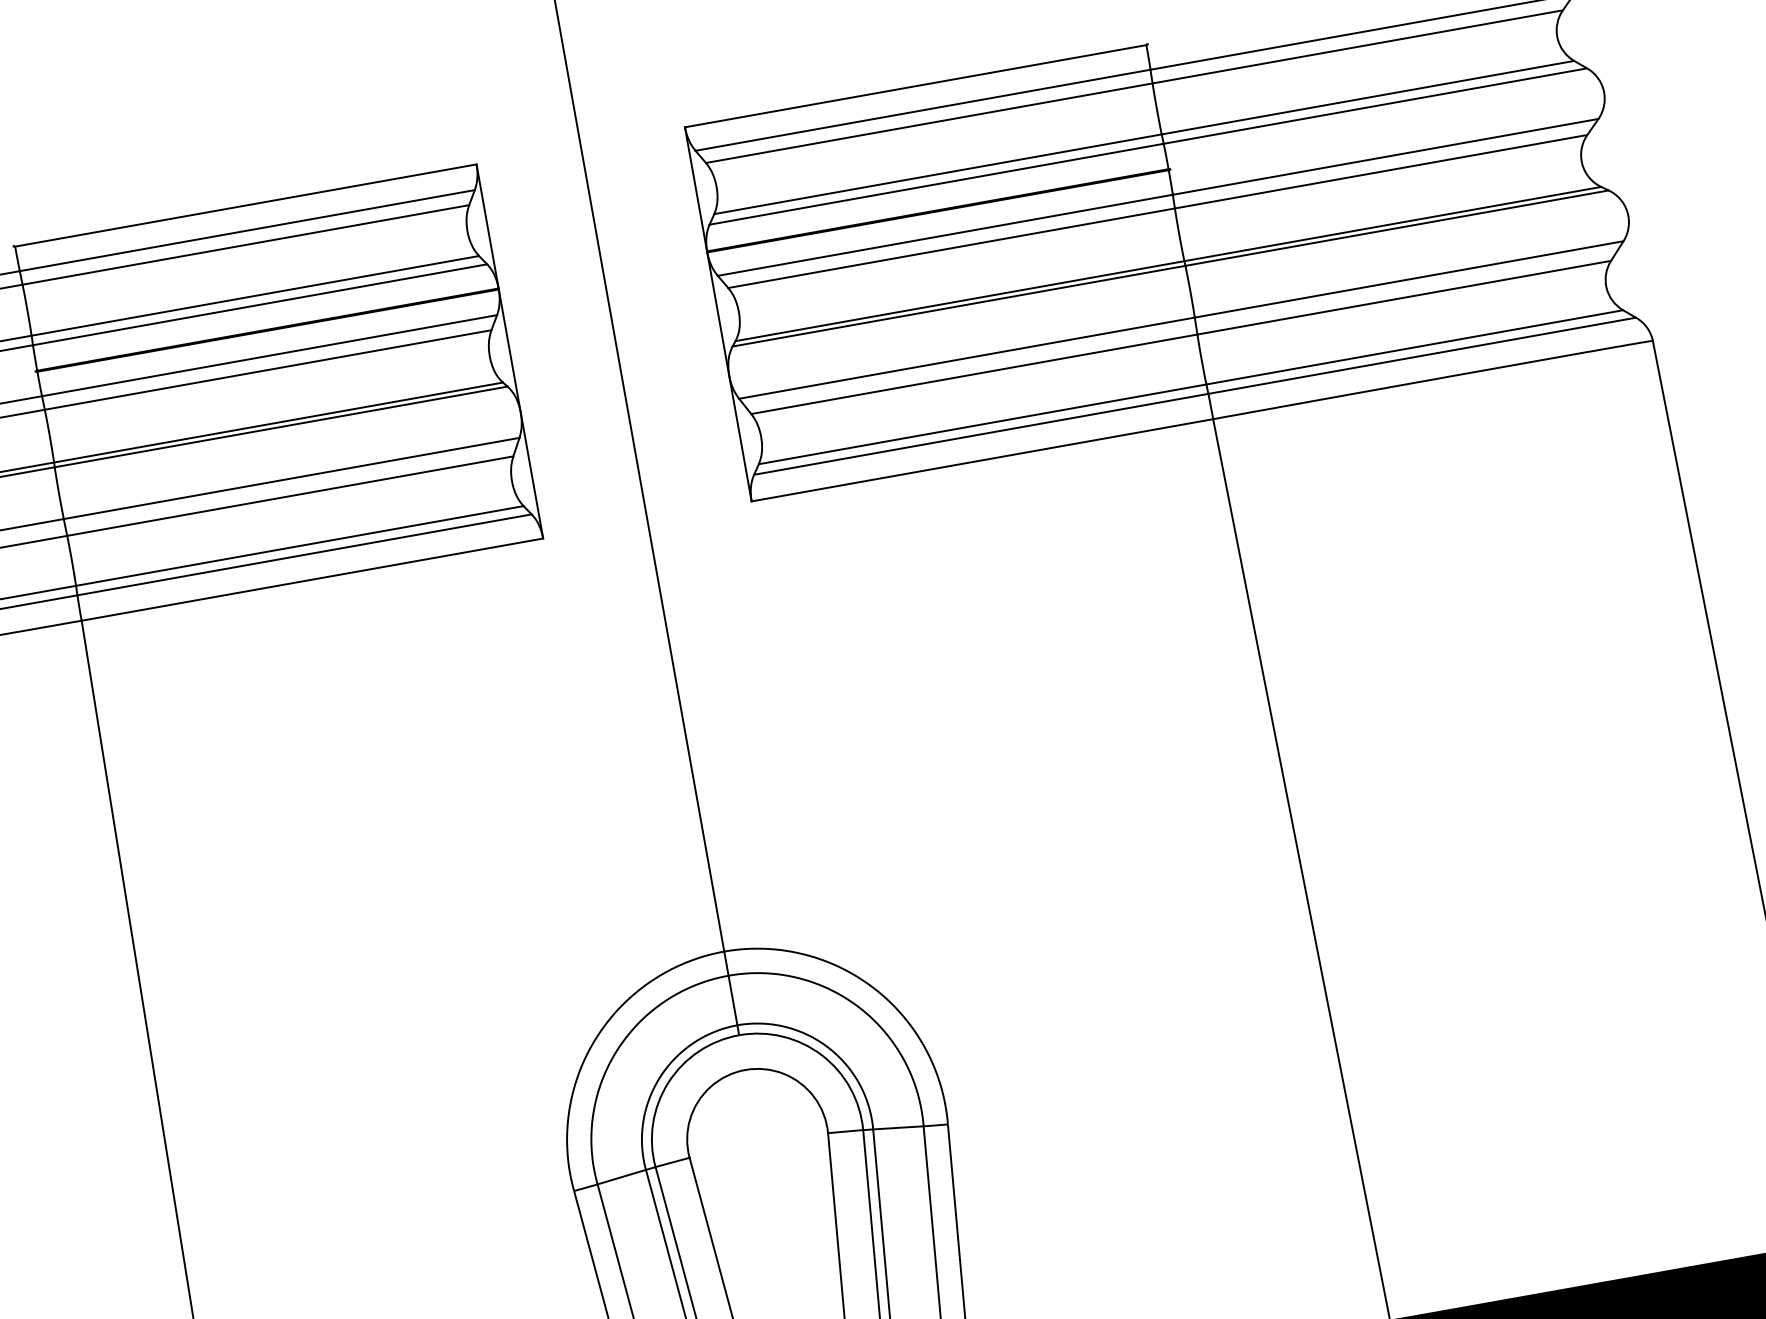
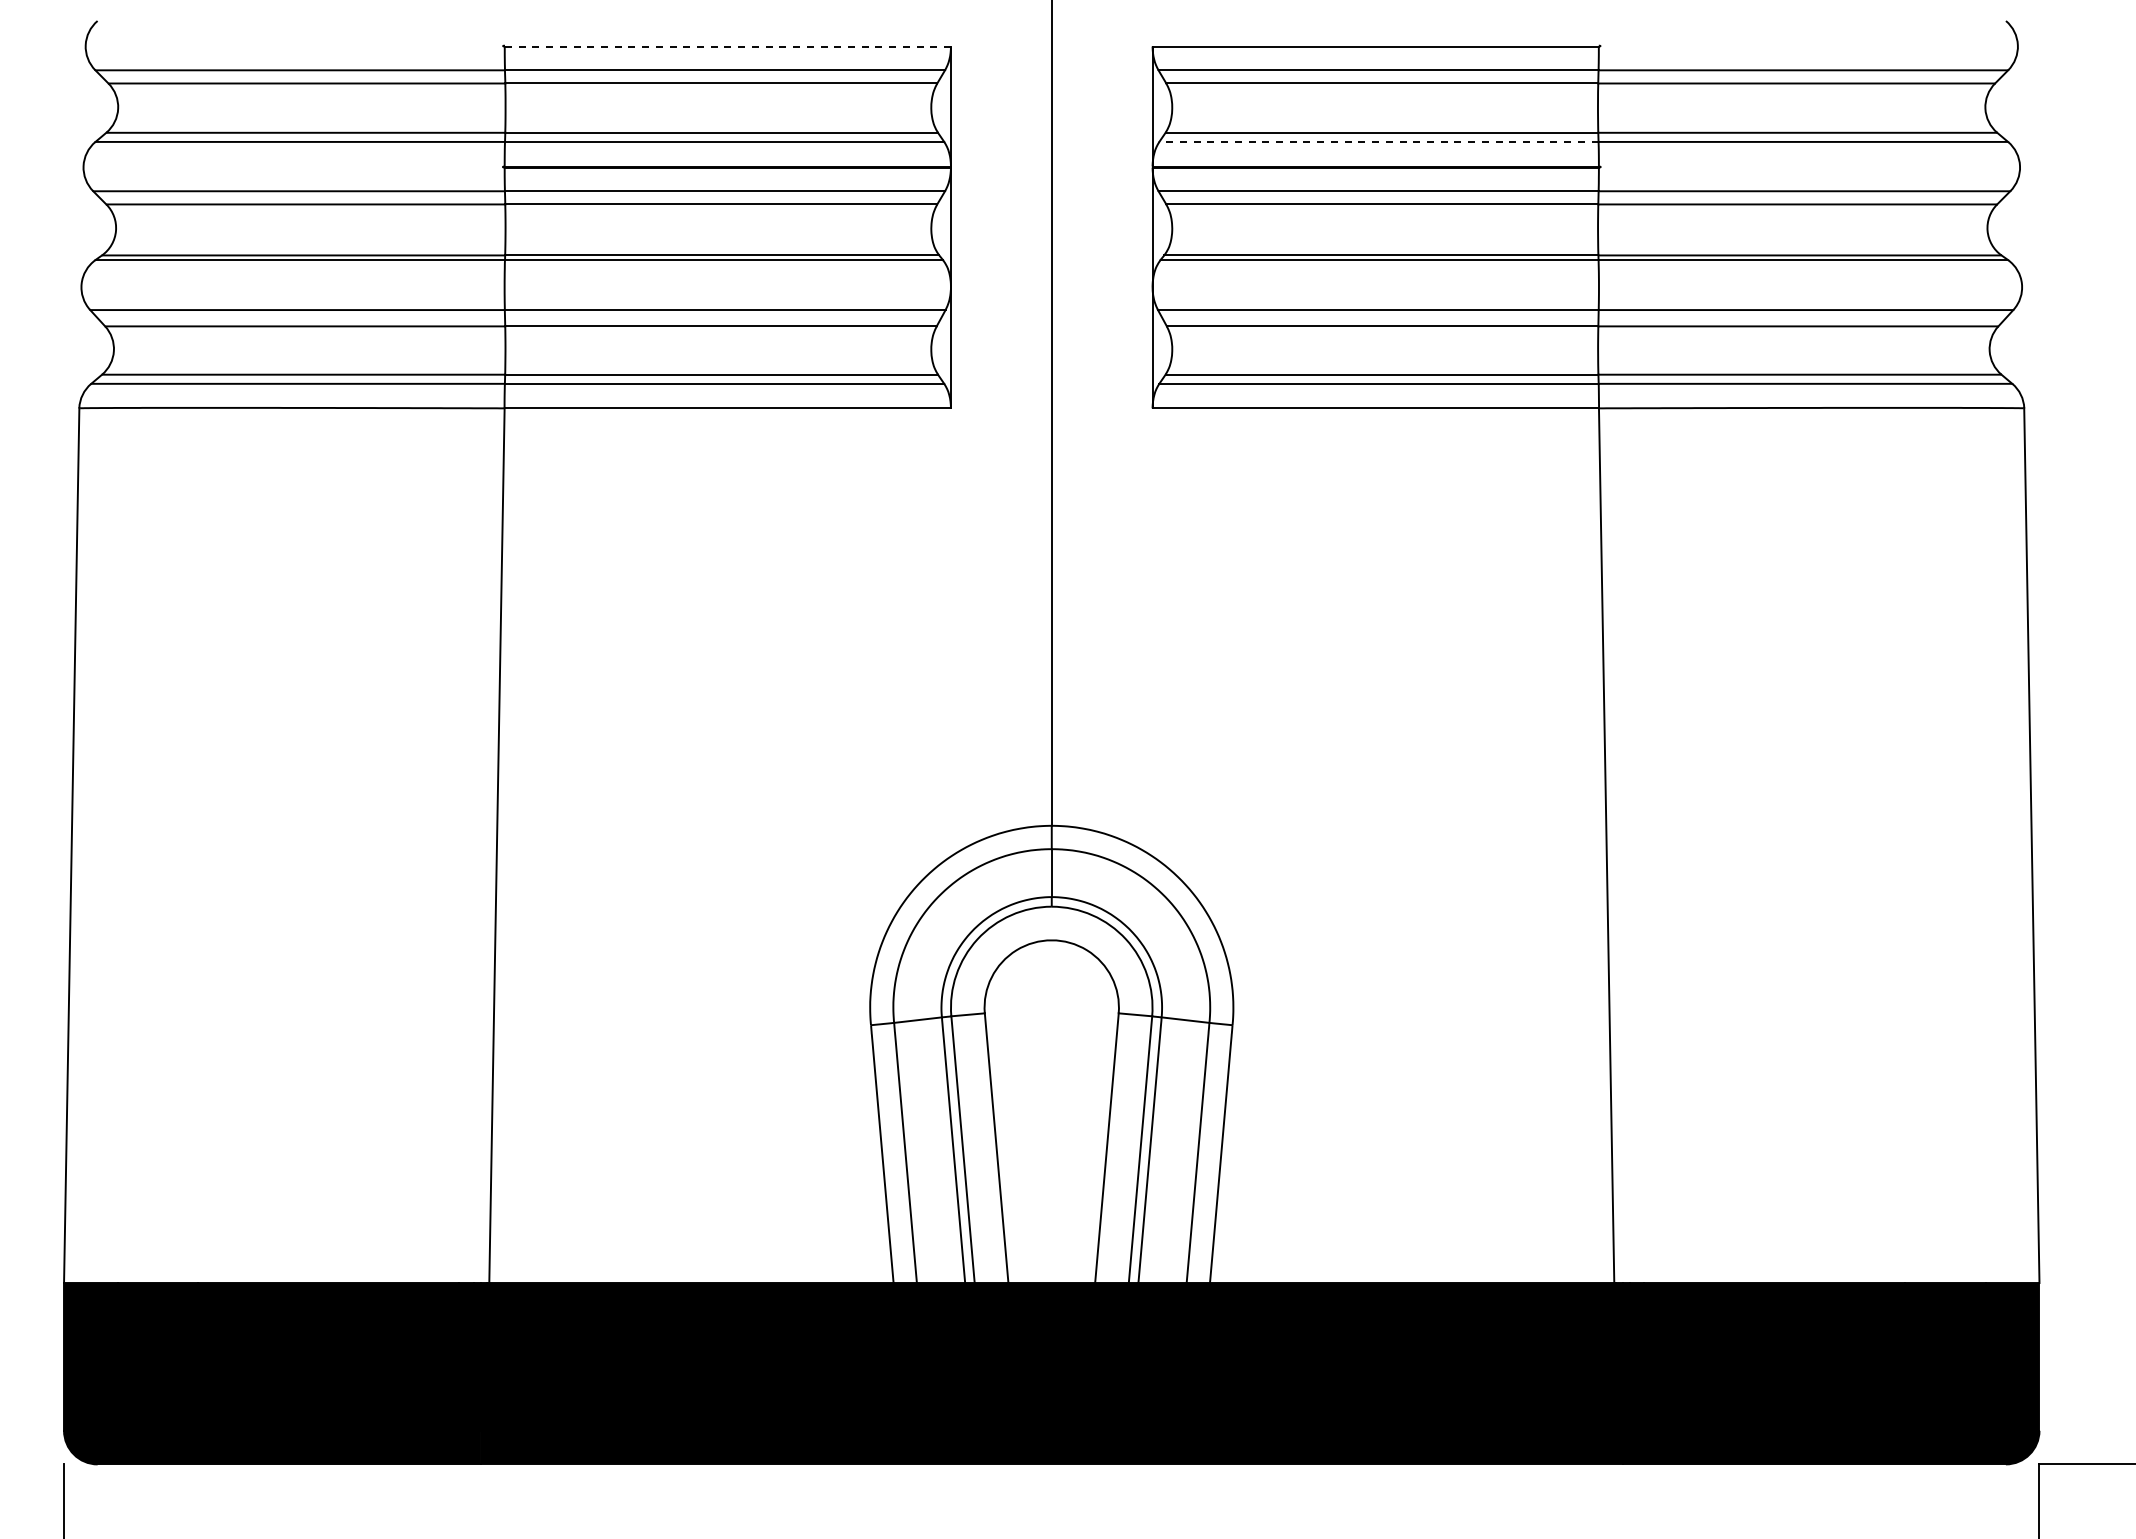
line: (936, 183) -> (1378, 141), solid -> dashed
line: (245, 205) -> (727, 46), solid -> dashed

